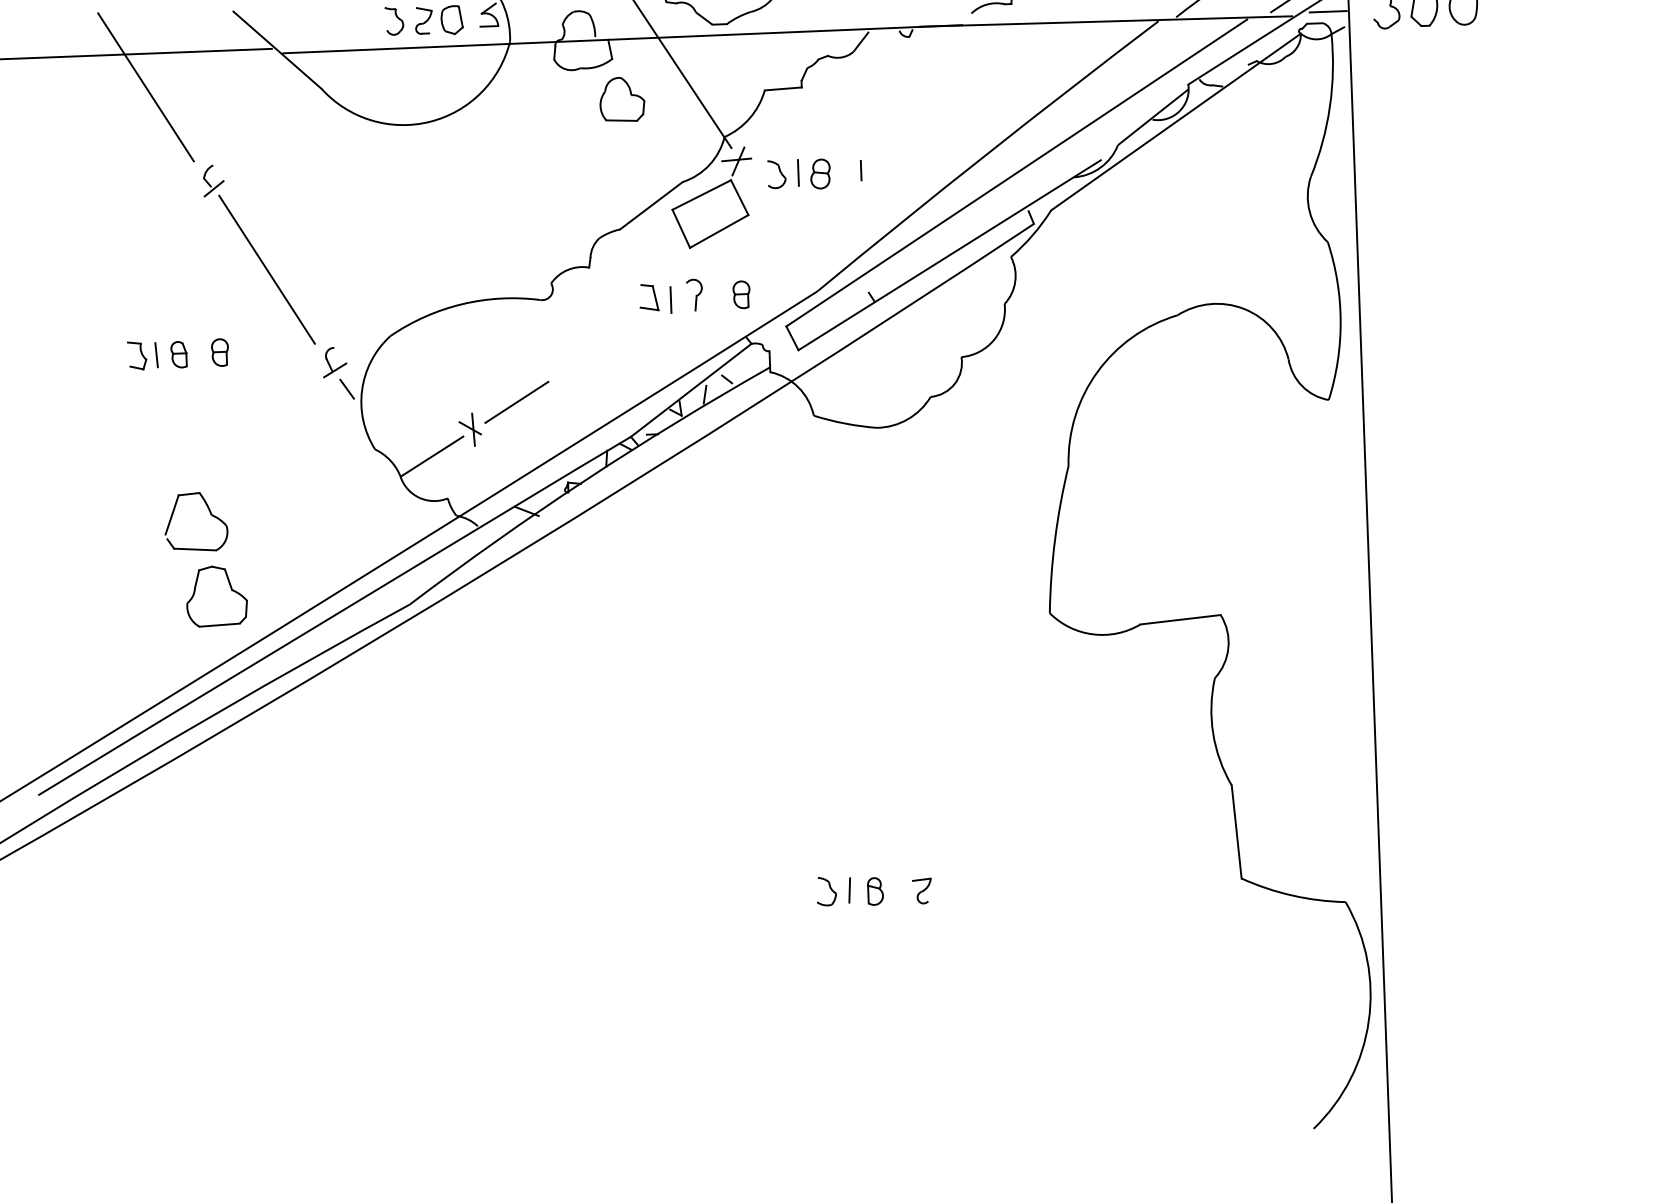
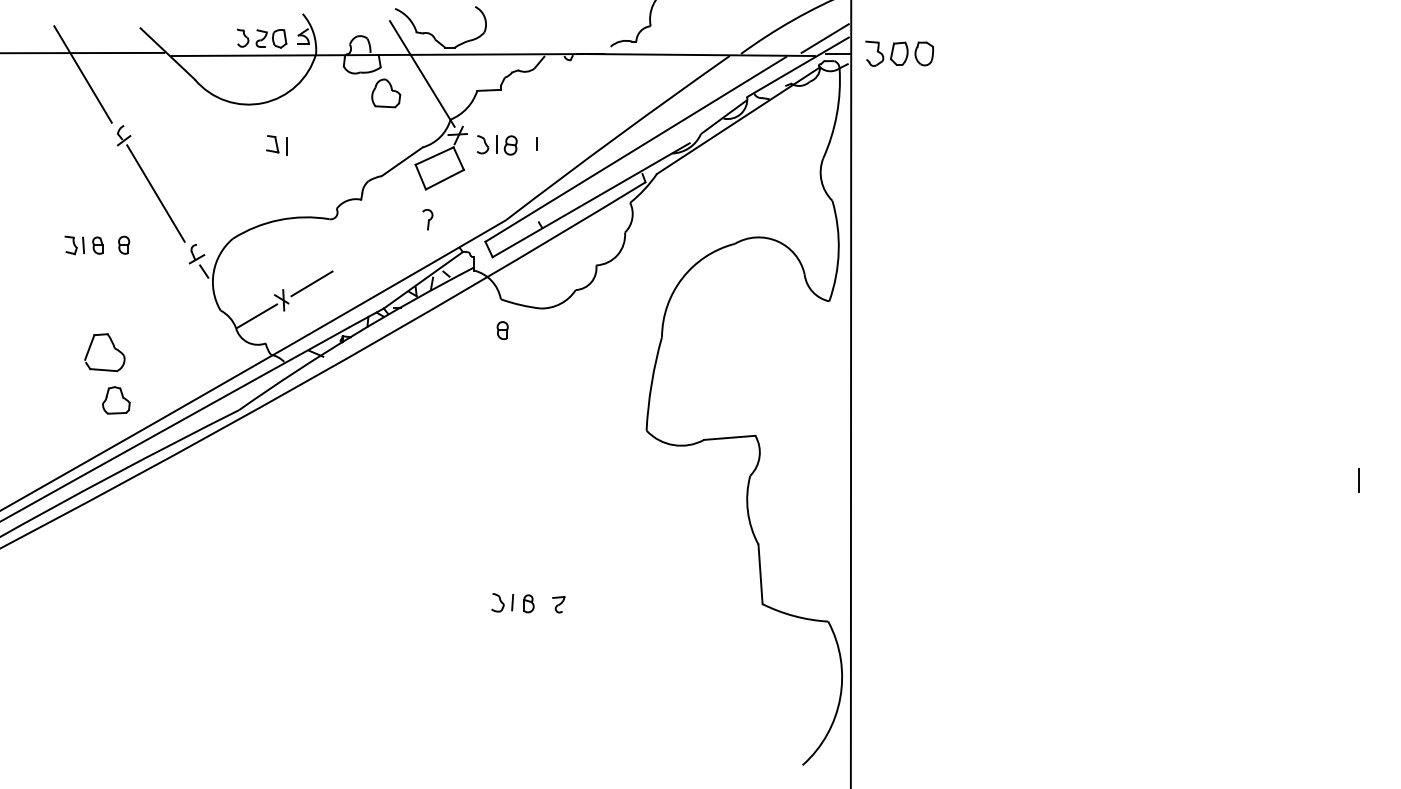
part: (741, 294) -> (502, 330), moved
part: (655, 299) -> (276, 145), moved
part: (217, 596) -> (116, 400), size x0.7

